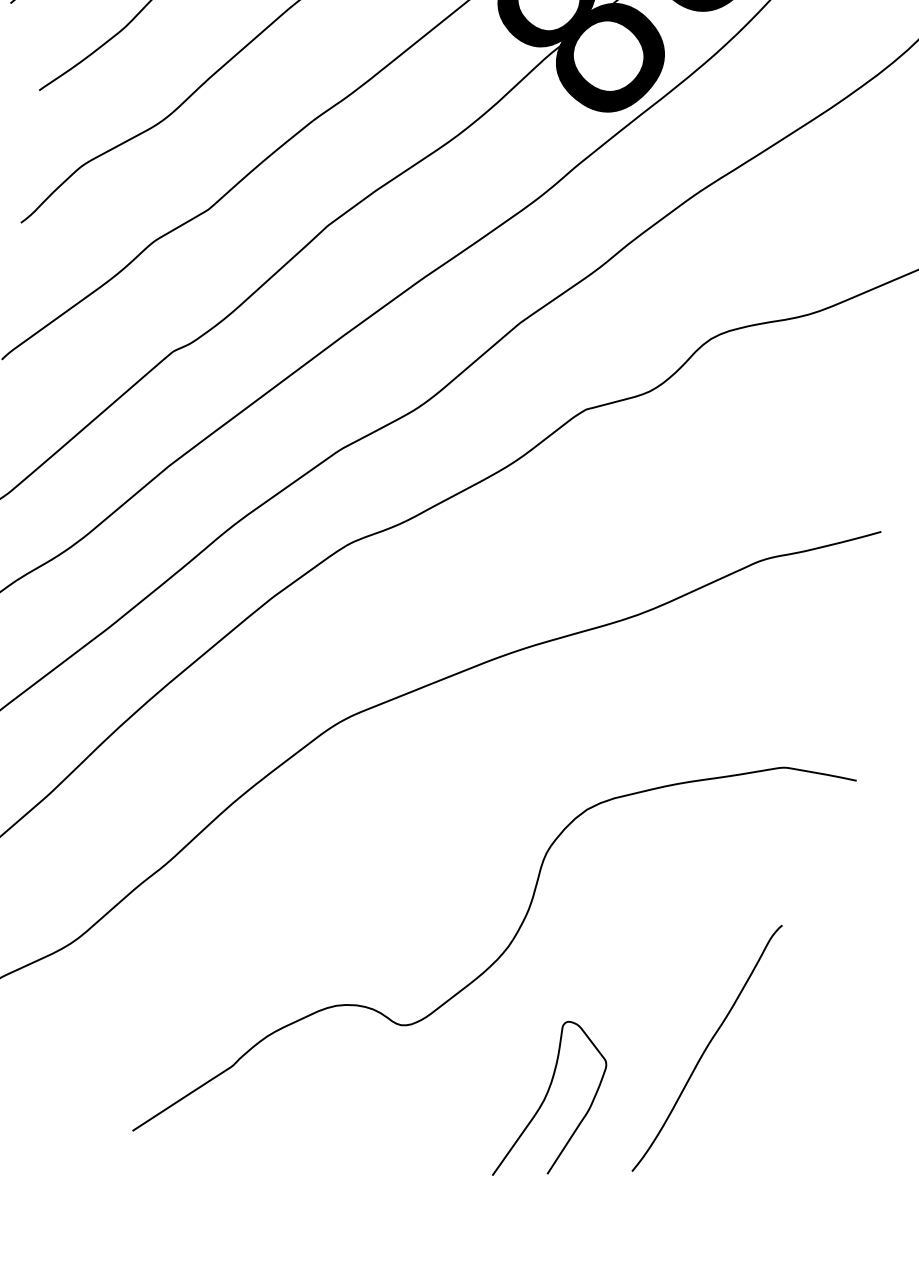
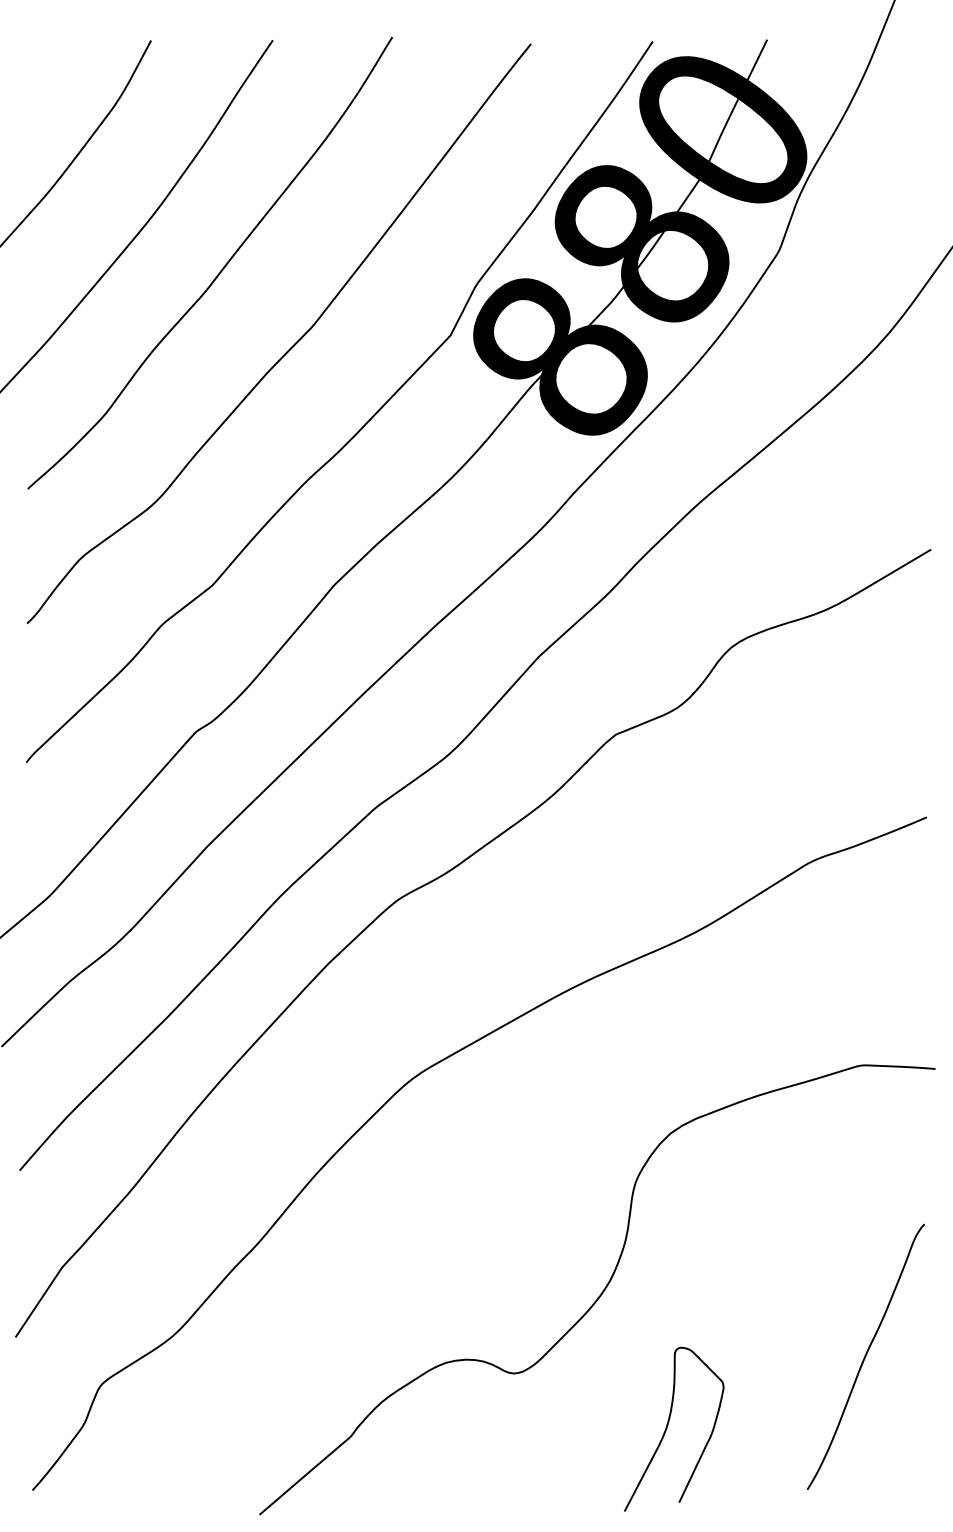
curve: (706, 1047) -> (865, 1356), moved

